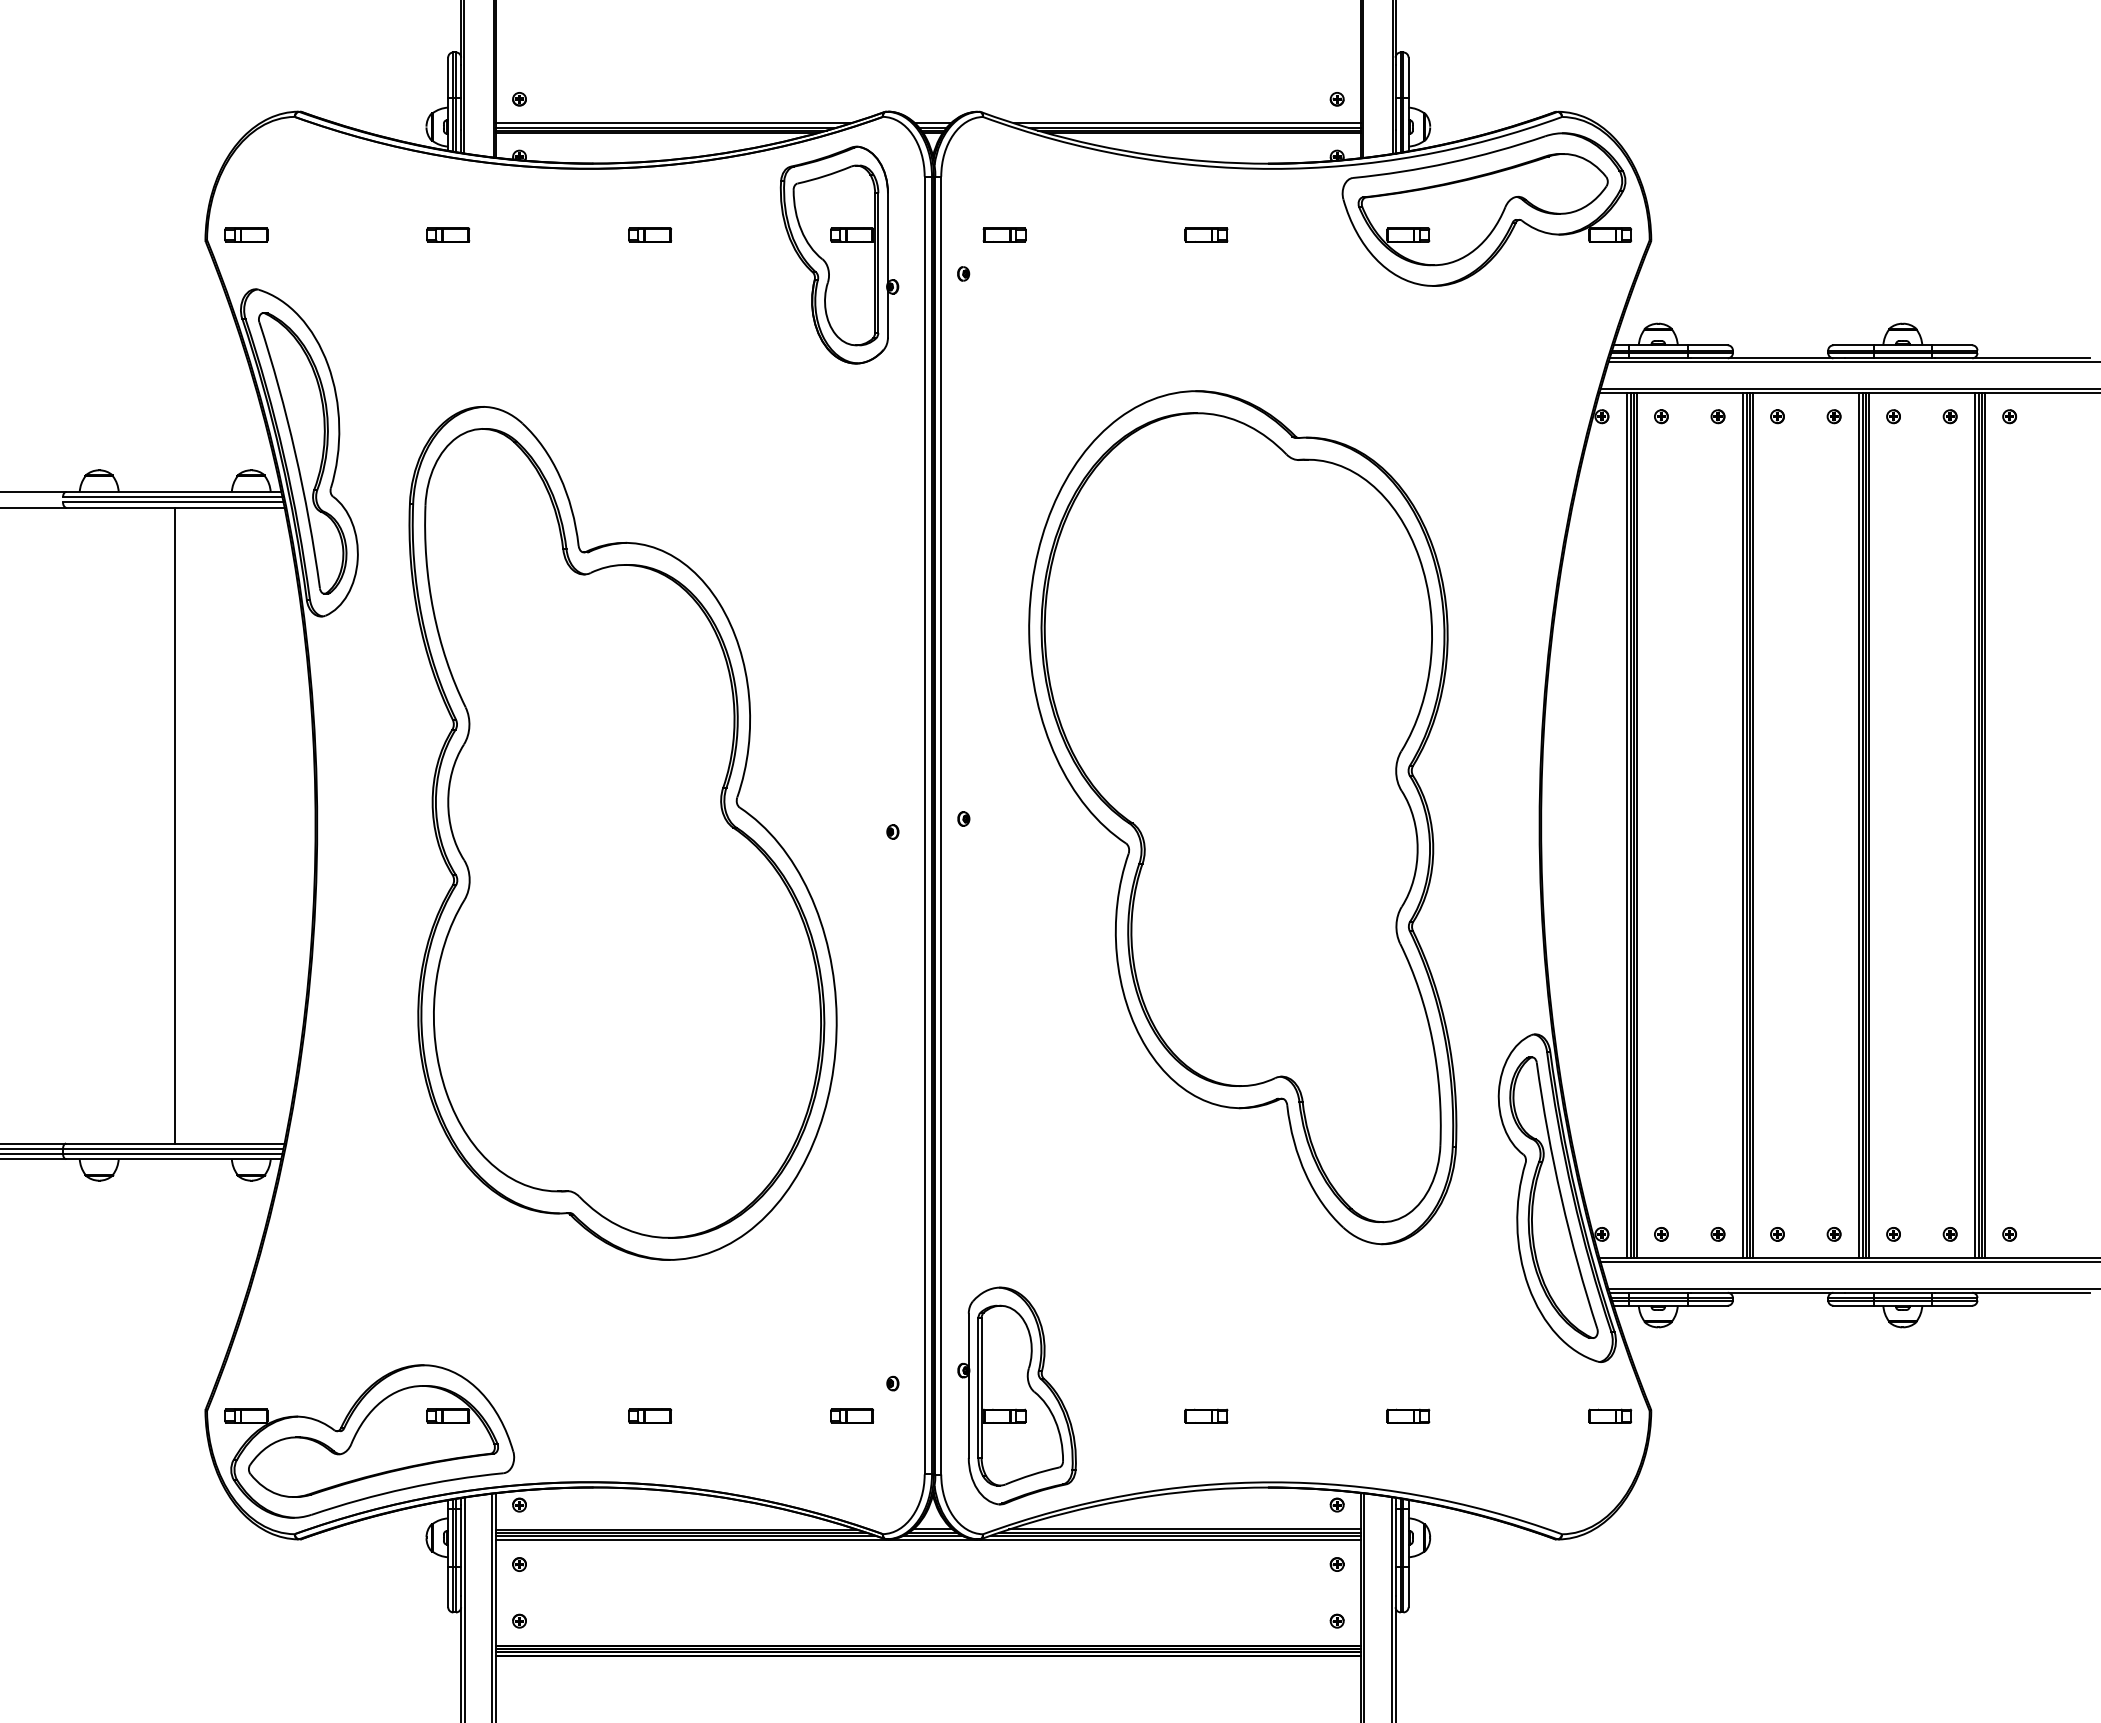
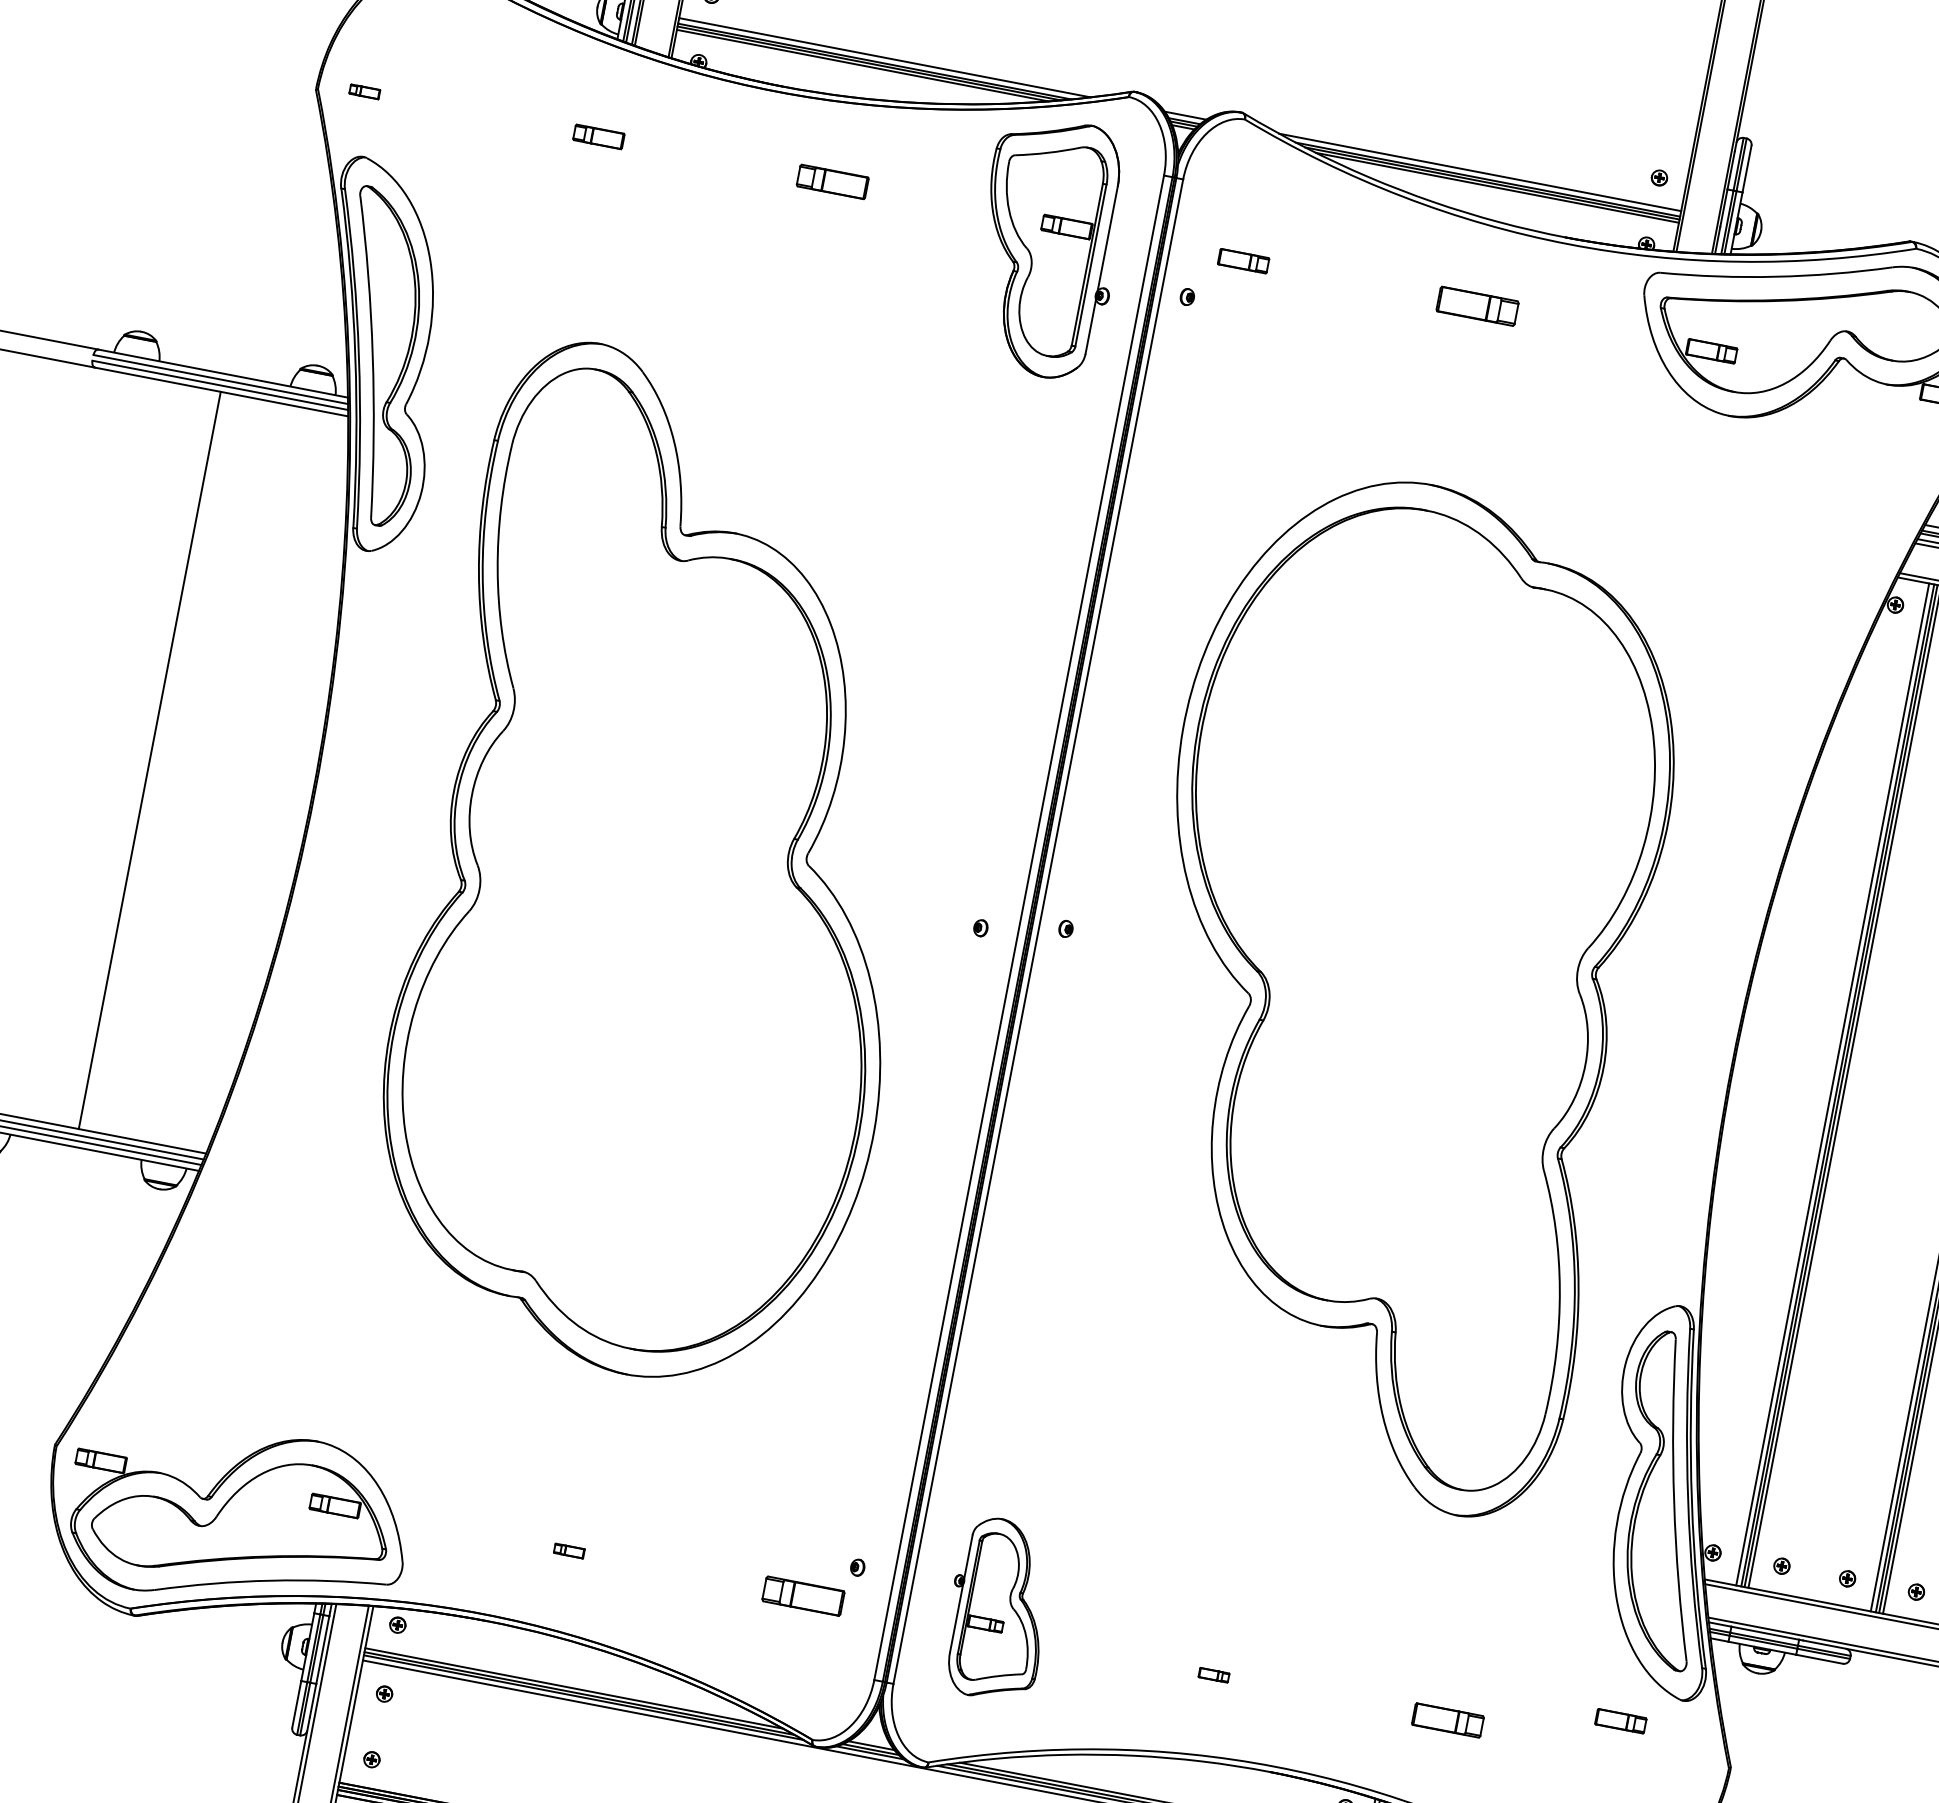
part: (246, 234) -> (364, 91), size x0.6
part: (650, 234) -> (833, 181), size x1.4
part: (1206, 234) -> (1477, 305), size x1.6
part: (1016, 1395) -> (998, 1609), size x0.7
part: (650, 1415) -> (569, 1550), size x0.6
part: (851, 1415) -> (802, 1595), size x1.6
part: (1206, 1415) -> (1214, 1674), size x0.6
part: (1408, 1415) -> (1448, 1719), size x1.4
part: (1610, 1415) -> (1621, 1720), moved

